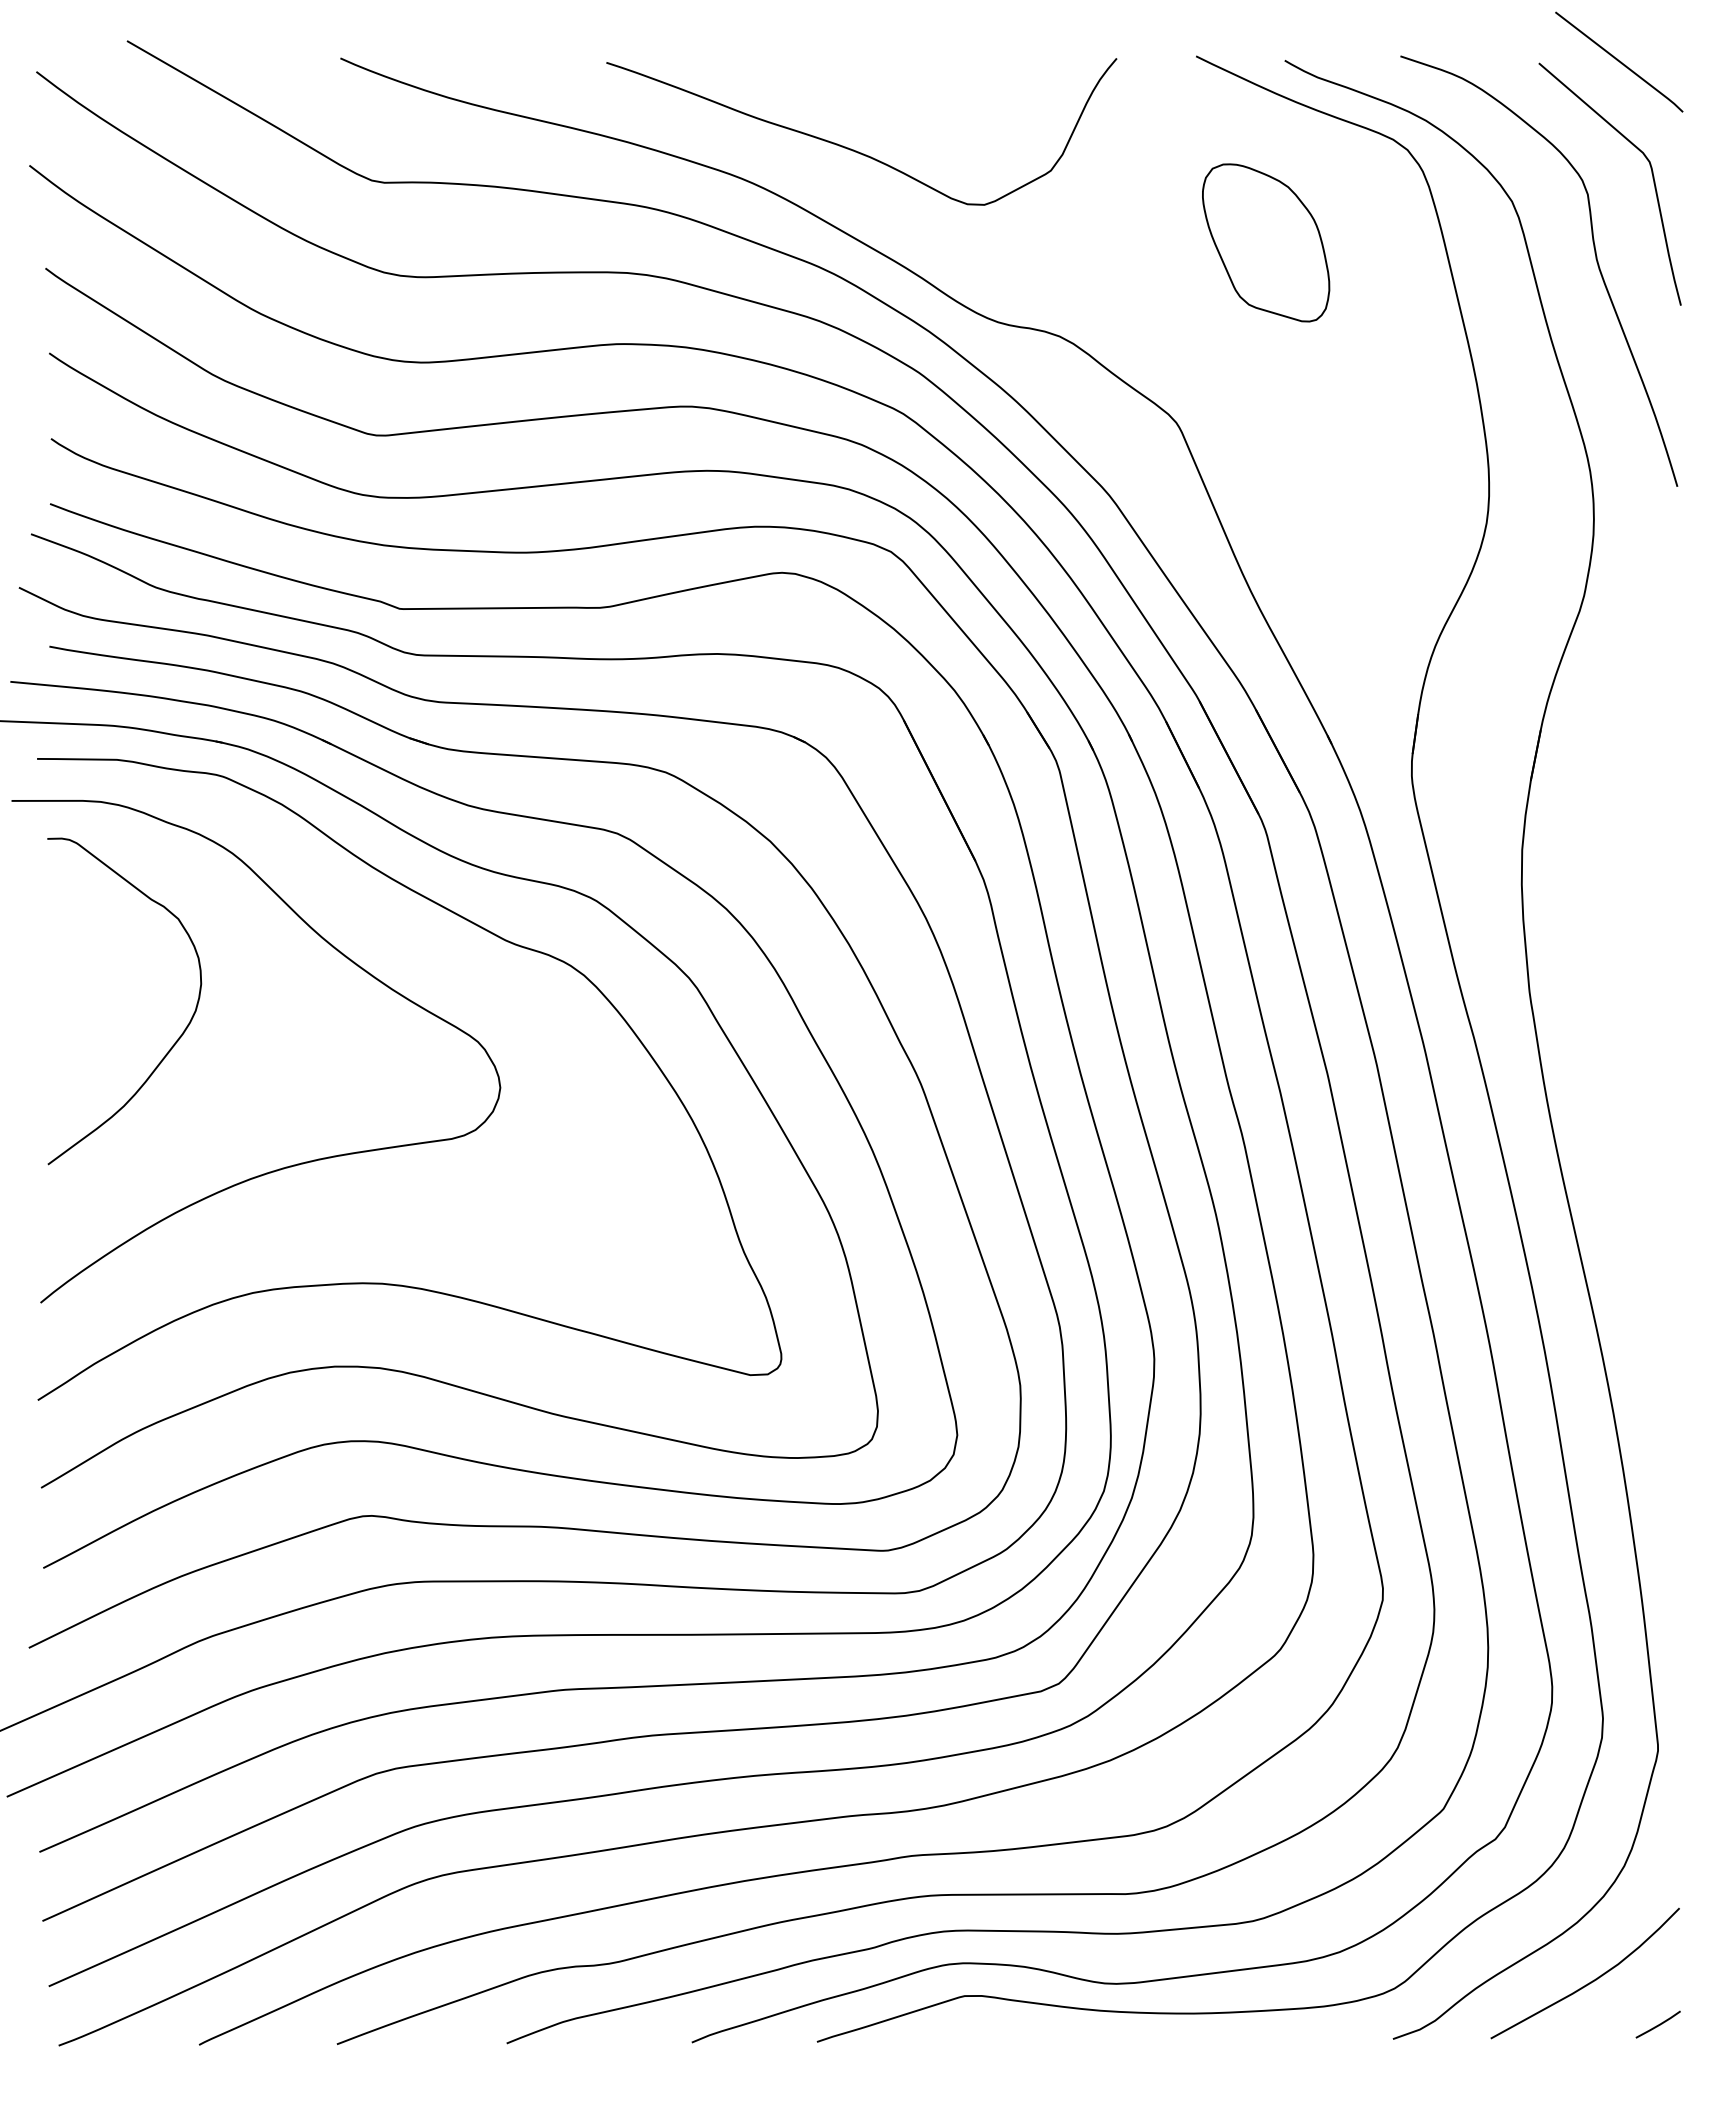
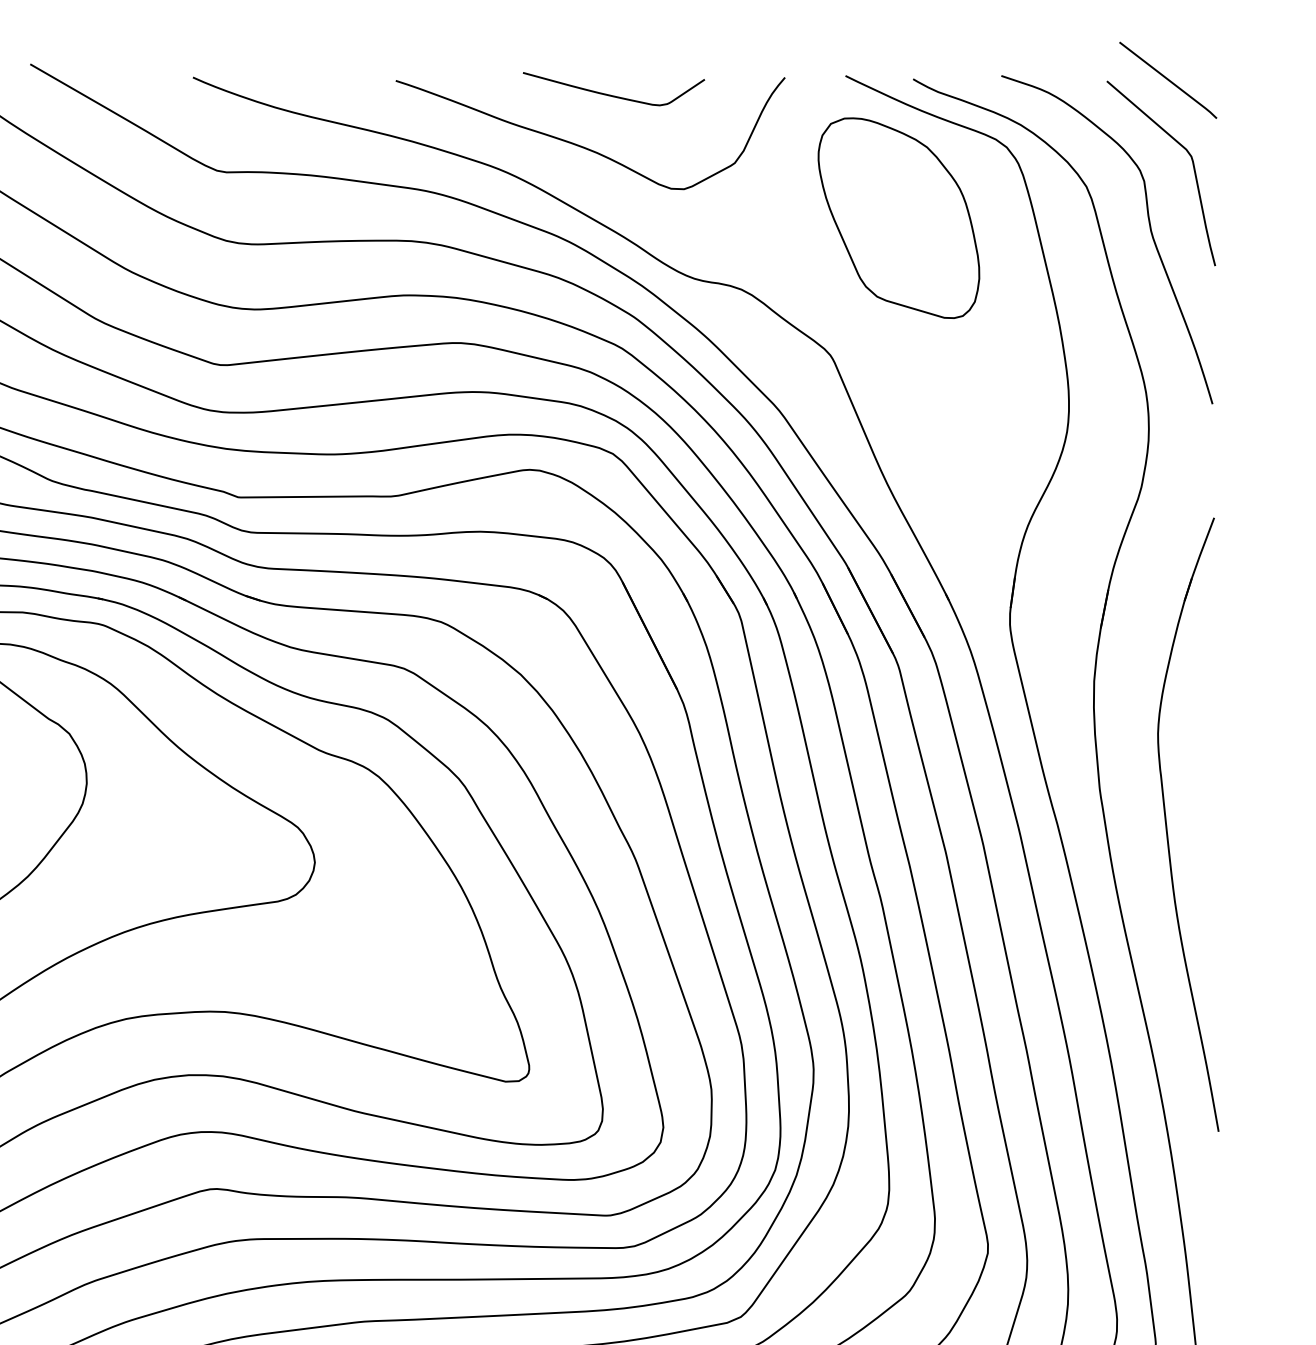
curve: (890, 81) -> (612, 95), added
part: (1265, 242) -> (898, 217), size x1.67
part: (1618, 1044) -> (1167, 829), added

